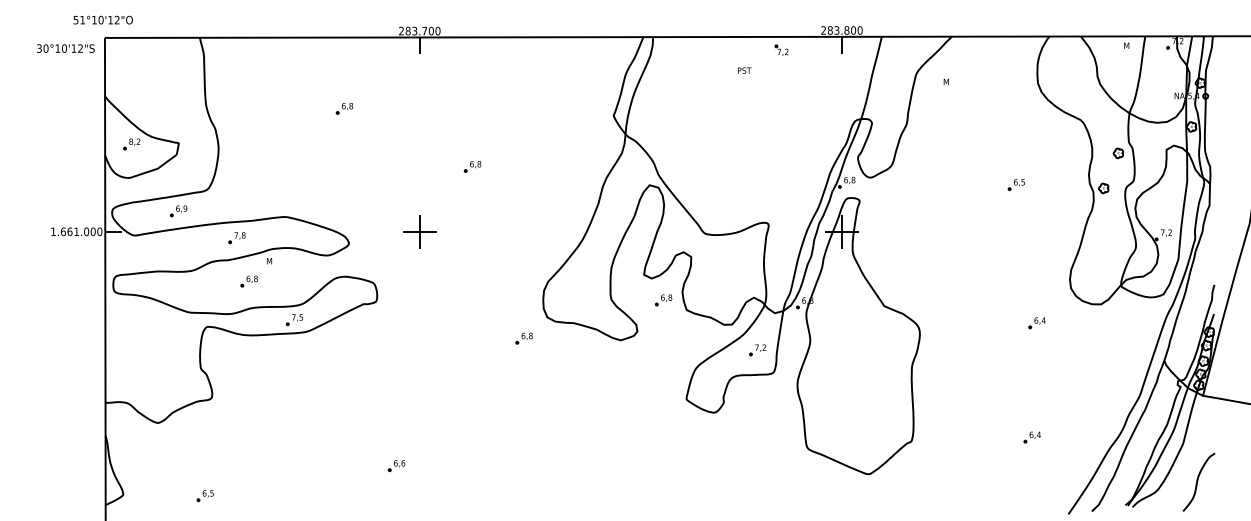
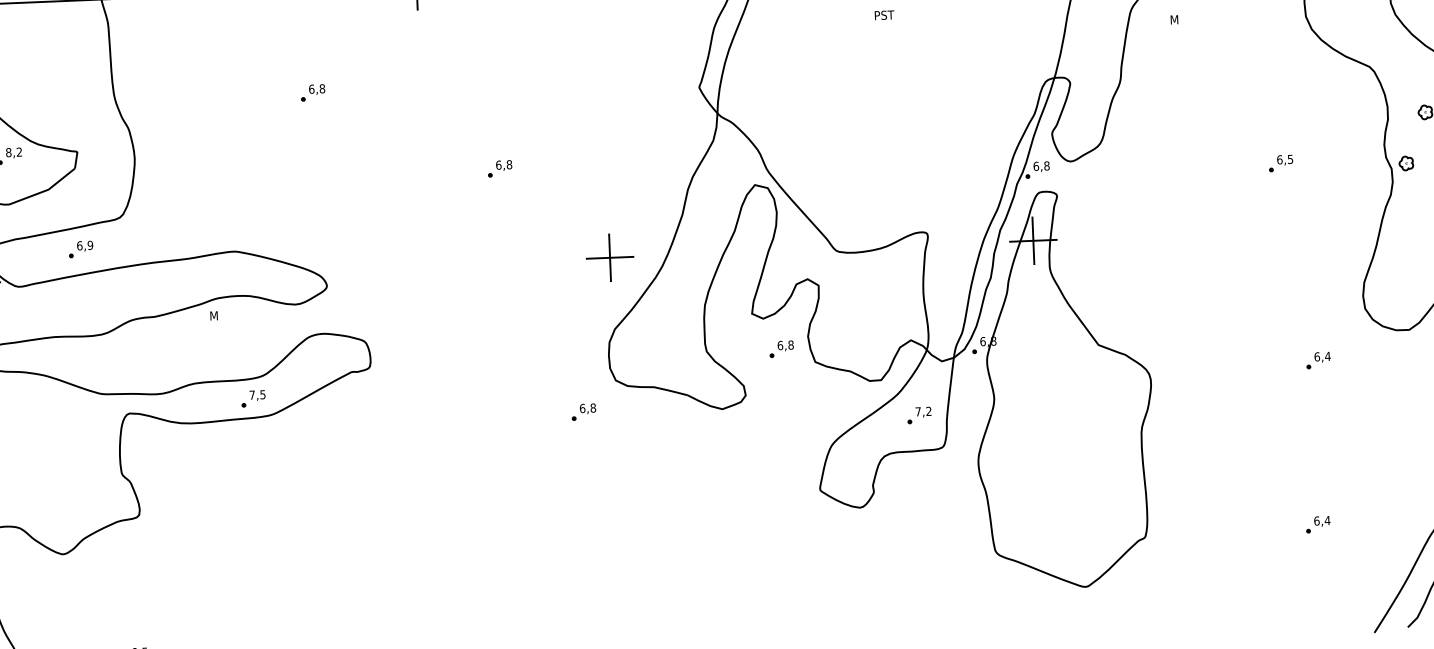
part: (419, 231) -> (609, 257), moved
part: (236, 238) -> (165, 285), removed
part: (248, 281) -> (185, 346), removed
part: (396, 465) -> (407, 601), removed

